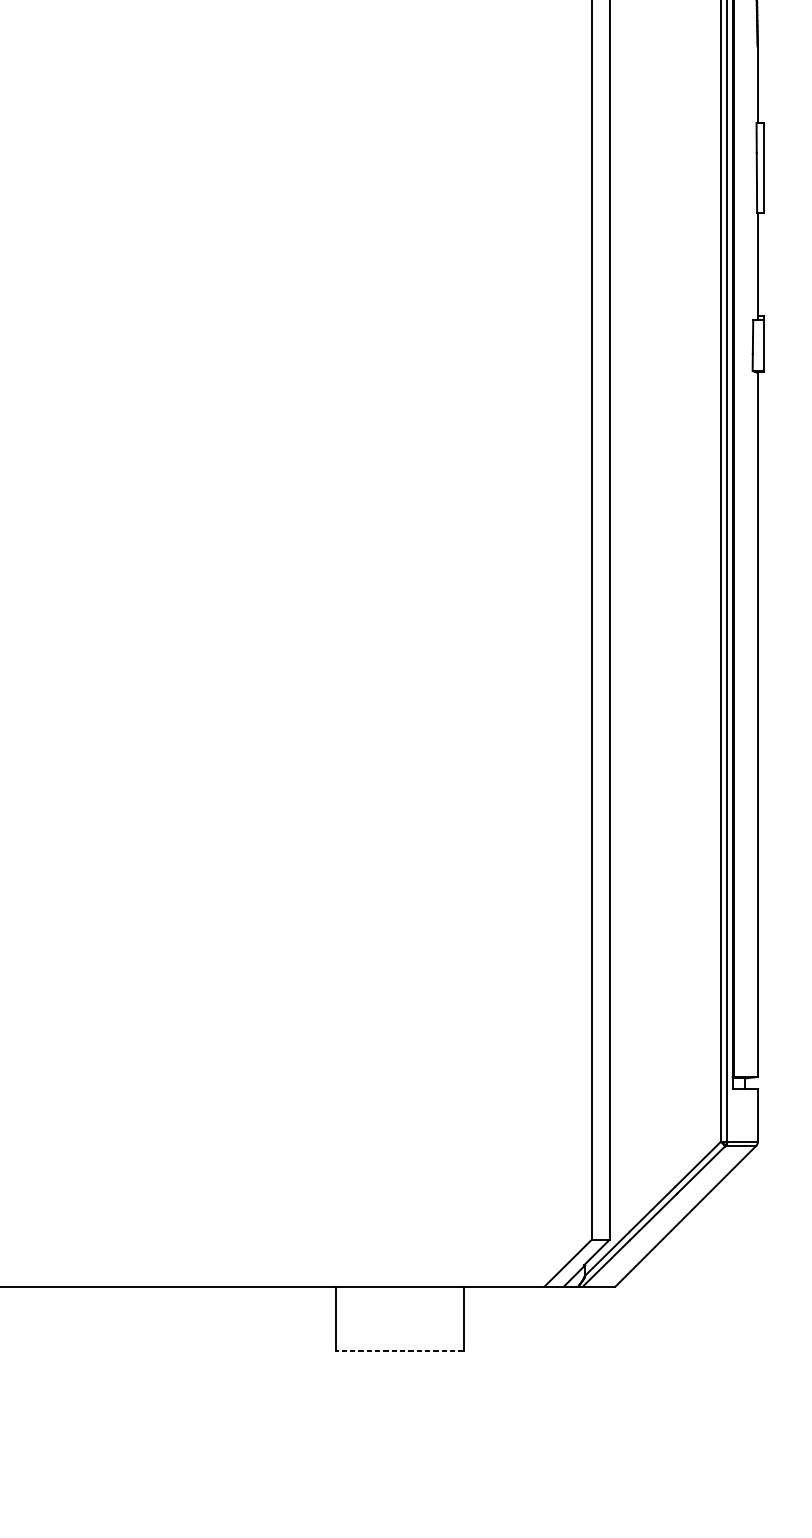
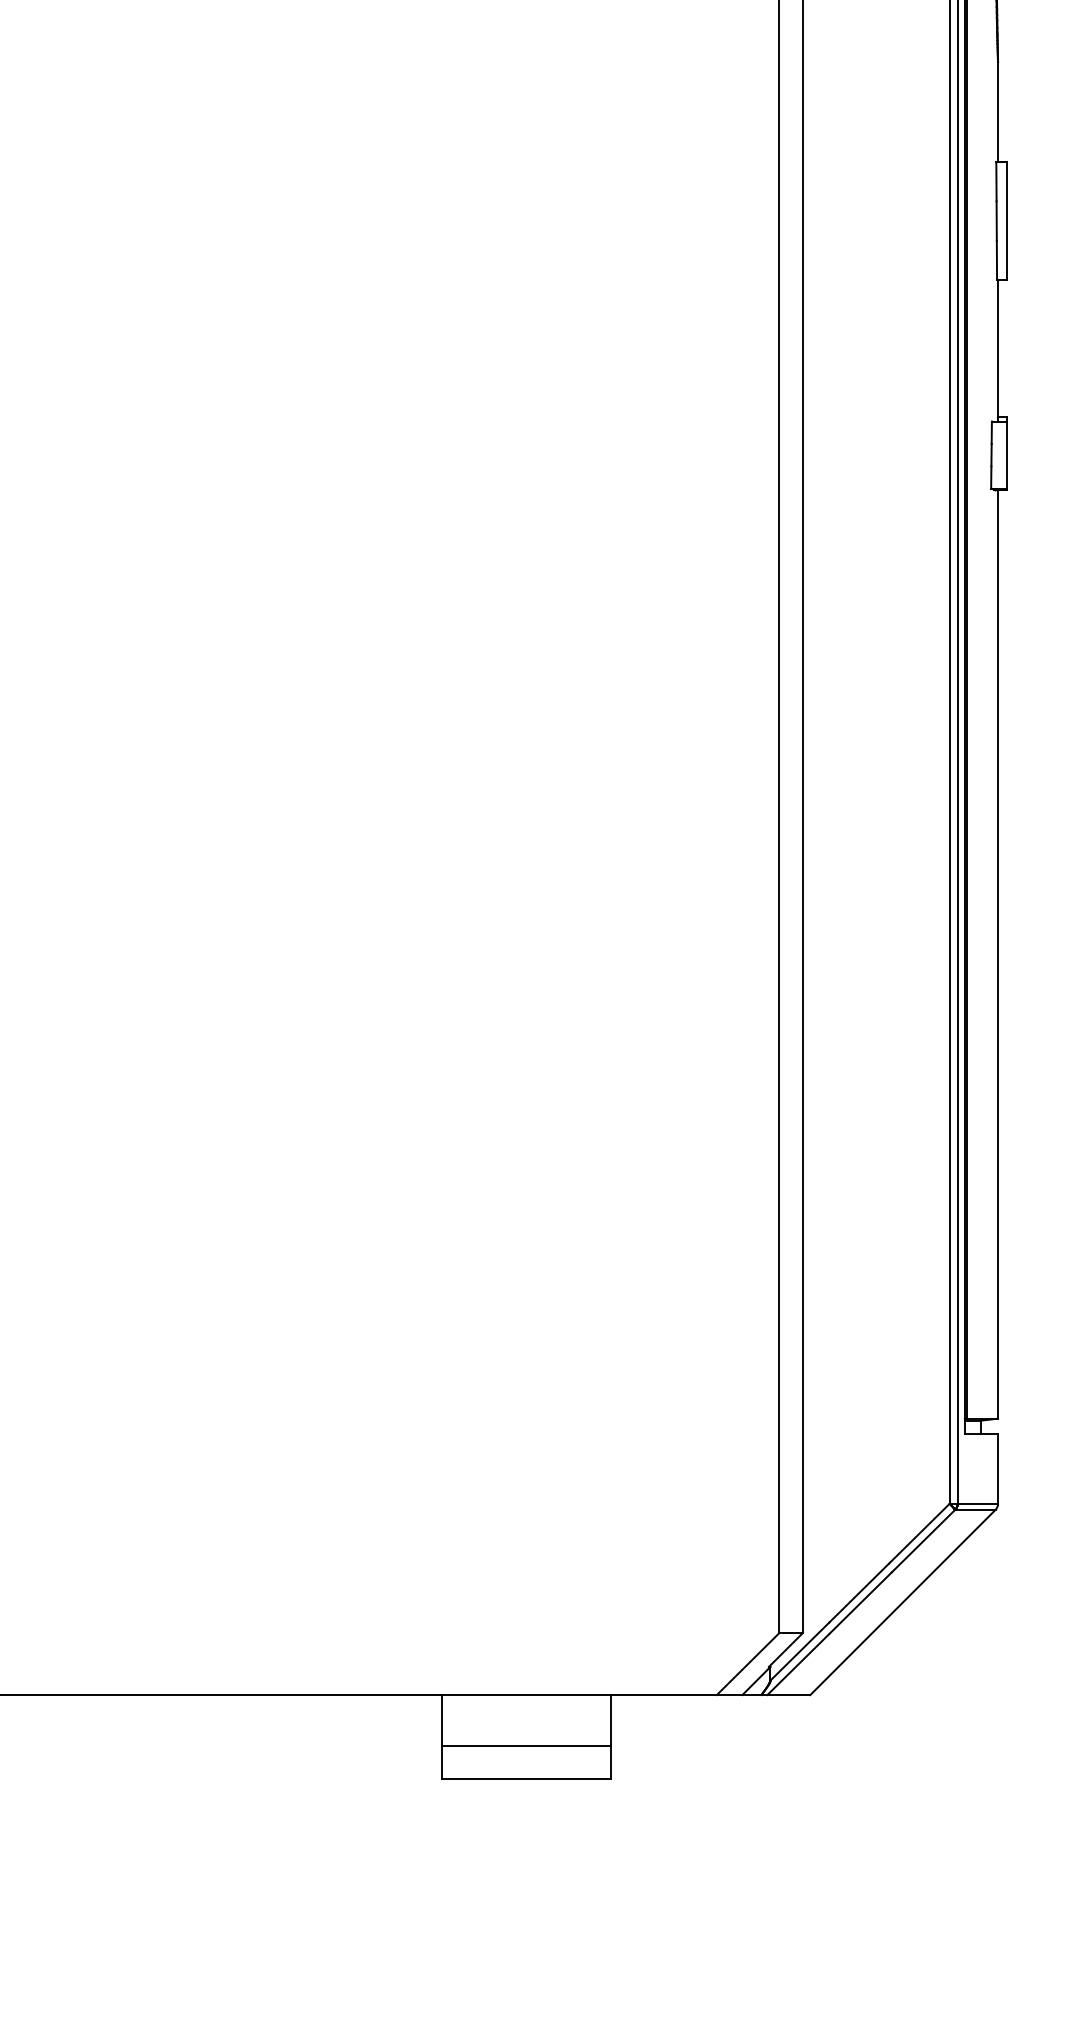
line: (399, 1325) -> (526, 1745), added
line: (399, 1350) -> (525, 1779), dashed -> solid

